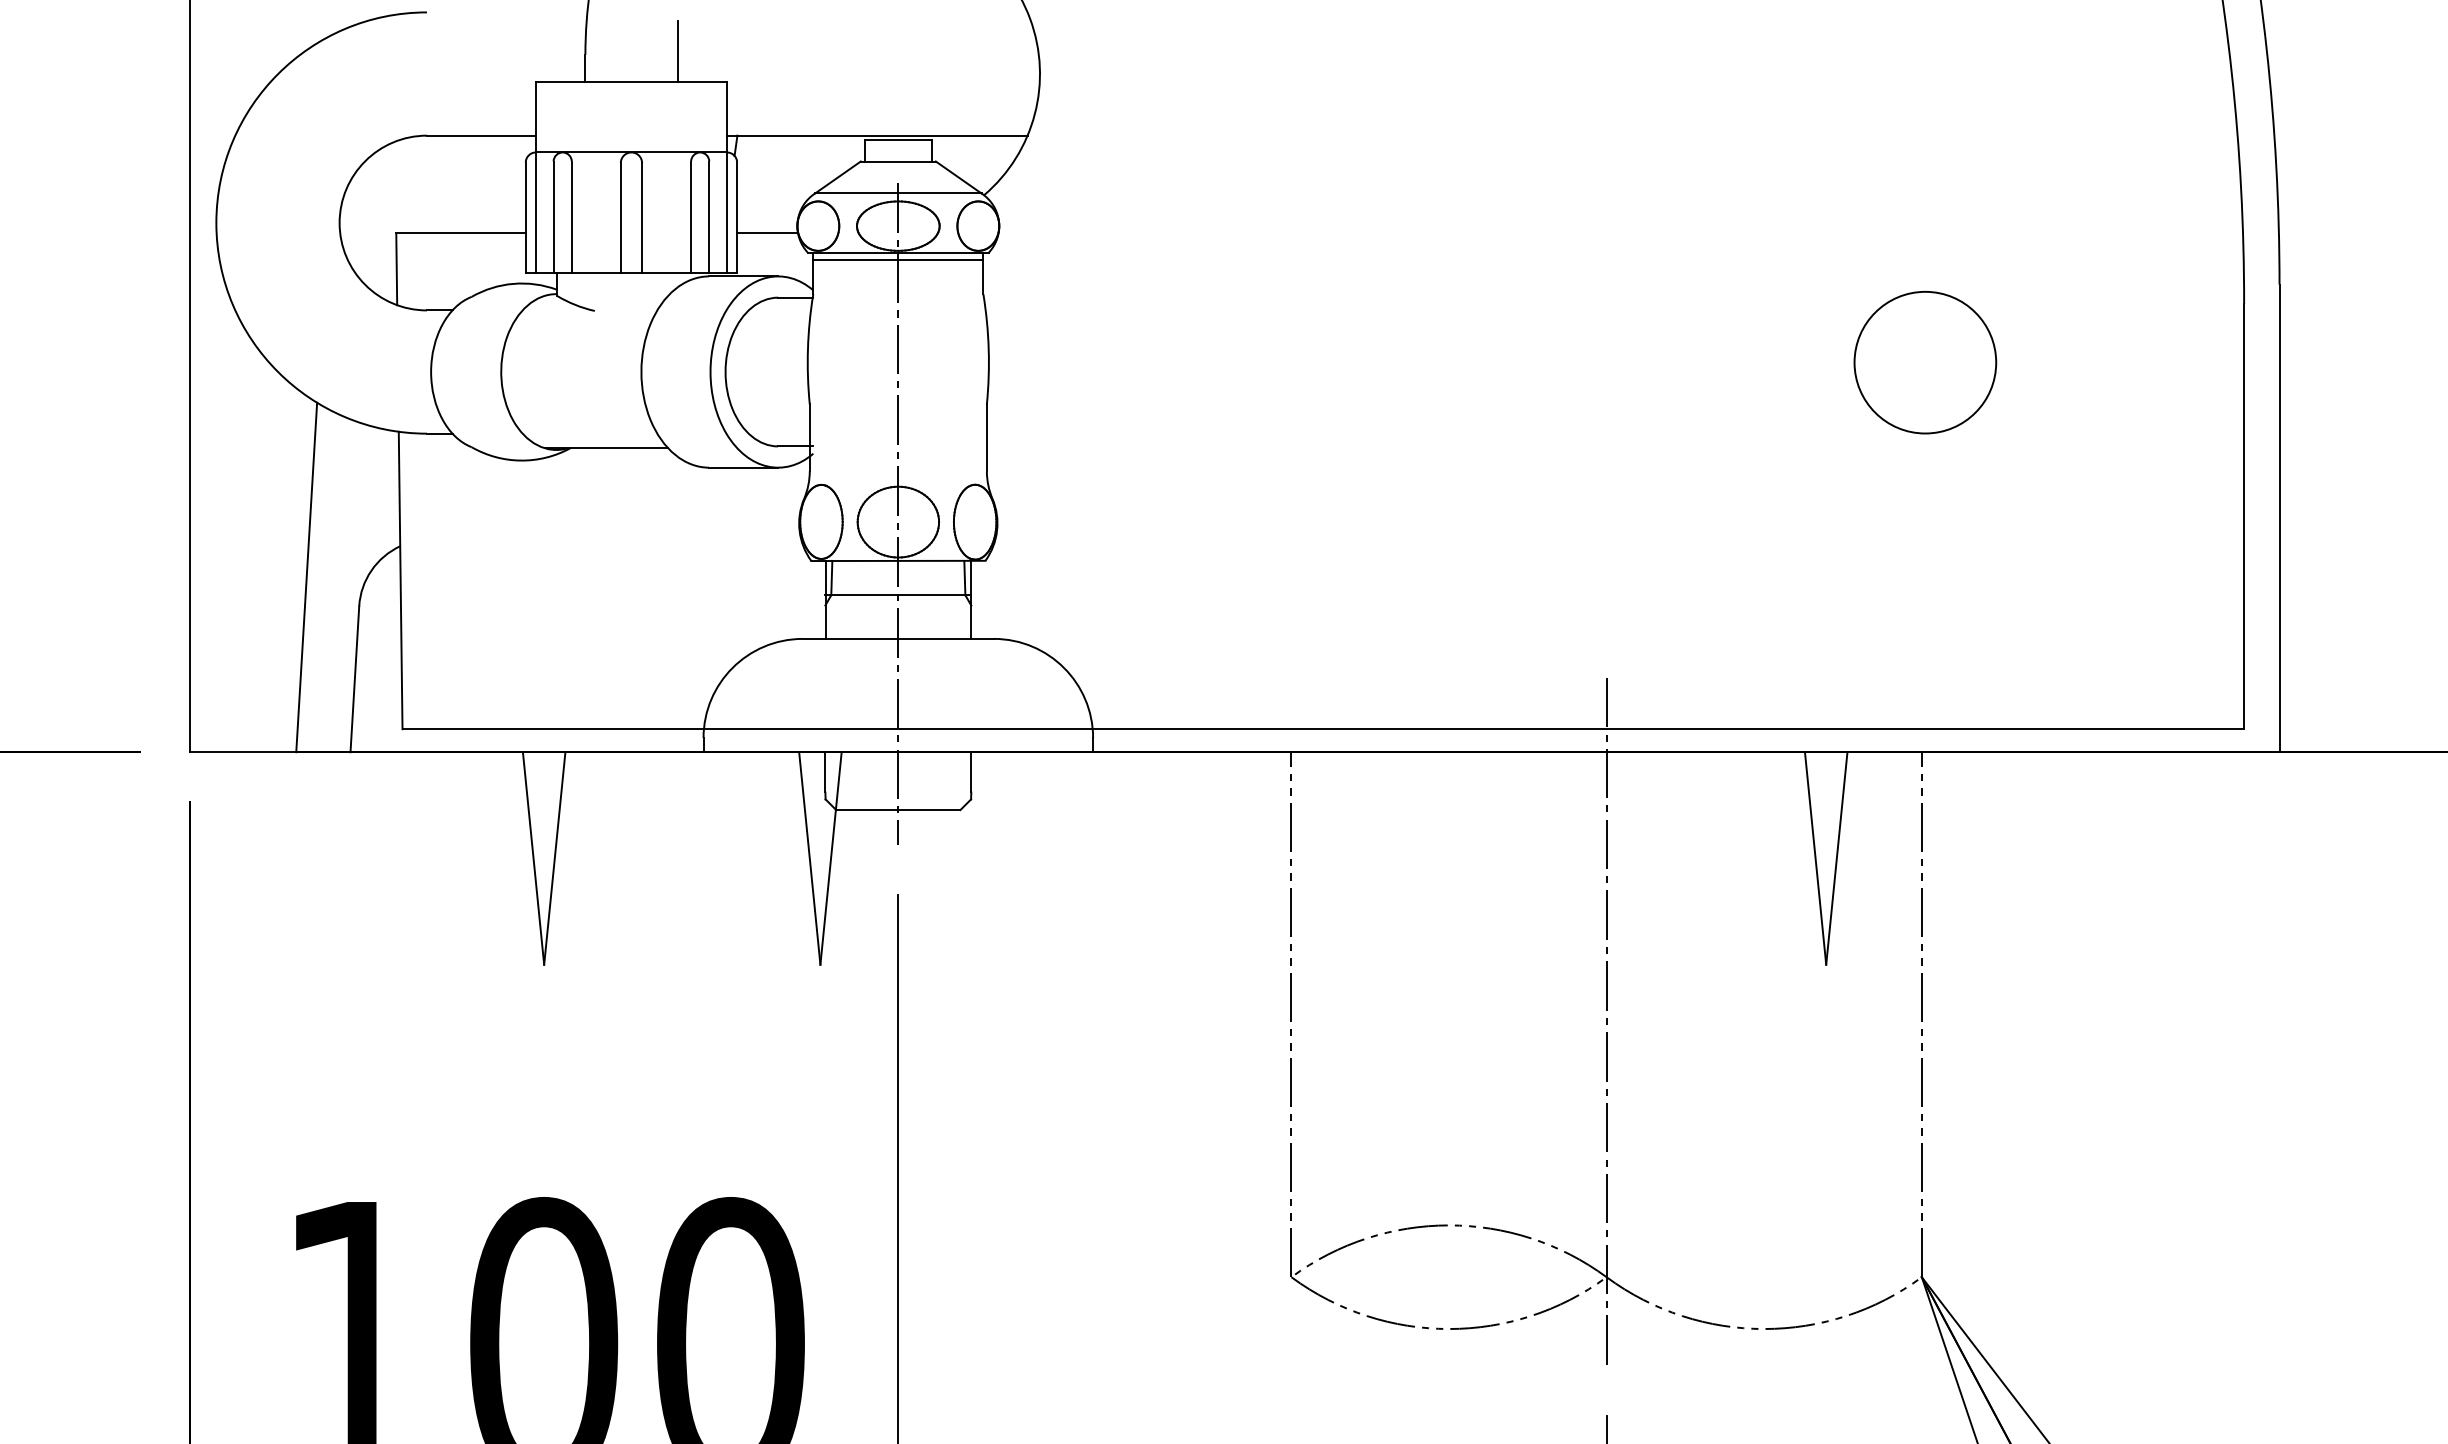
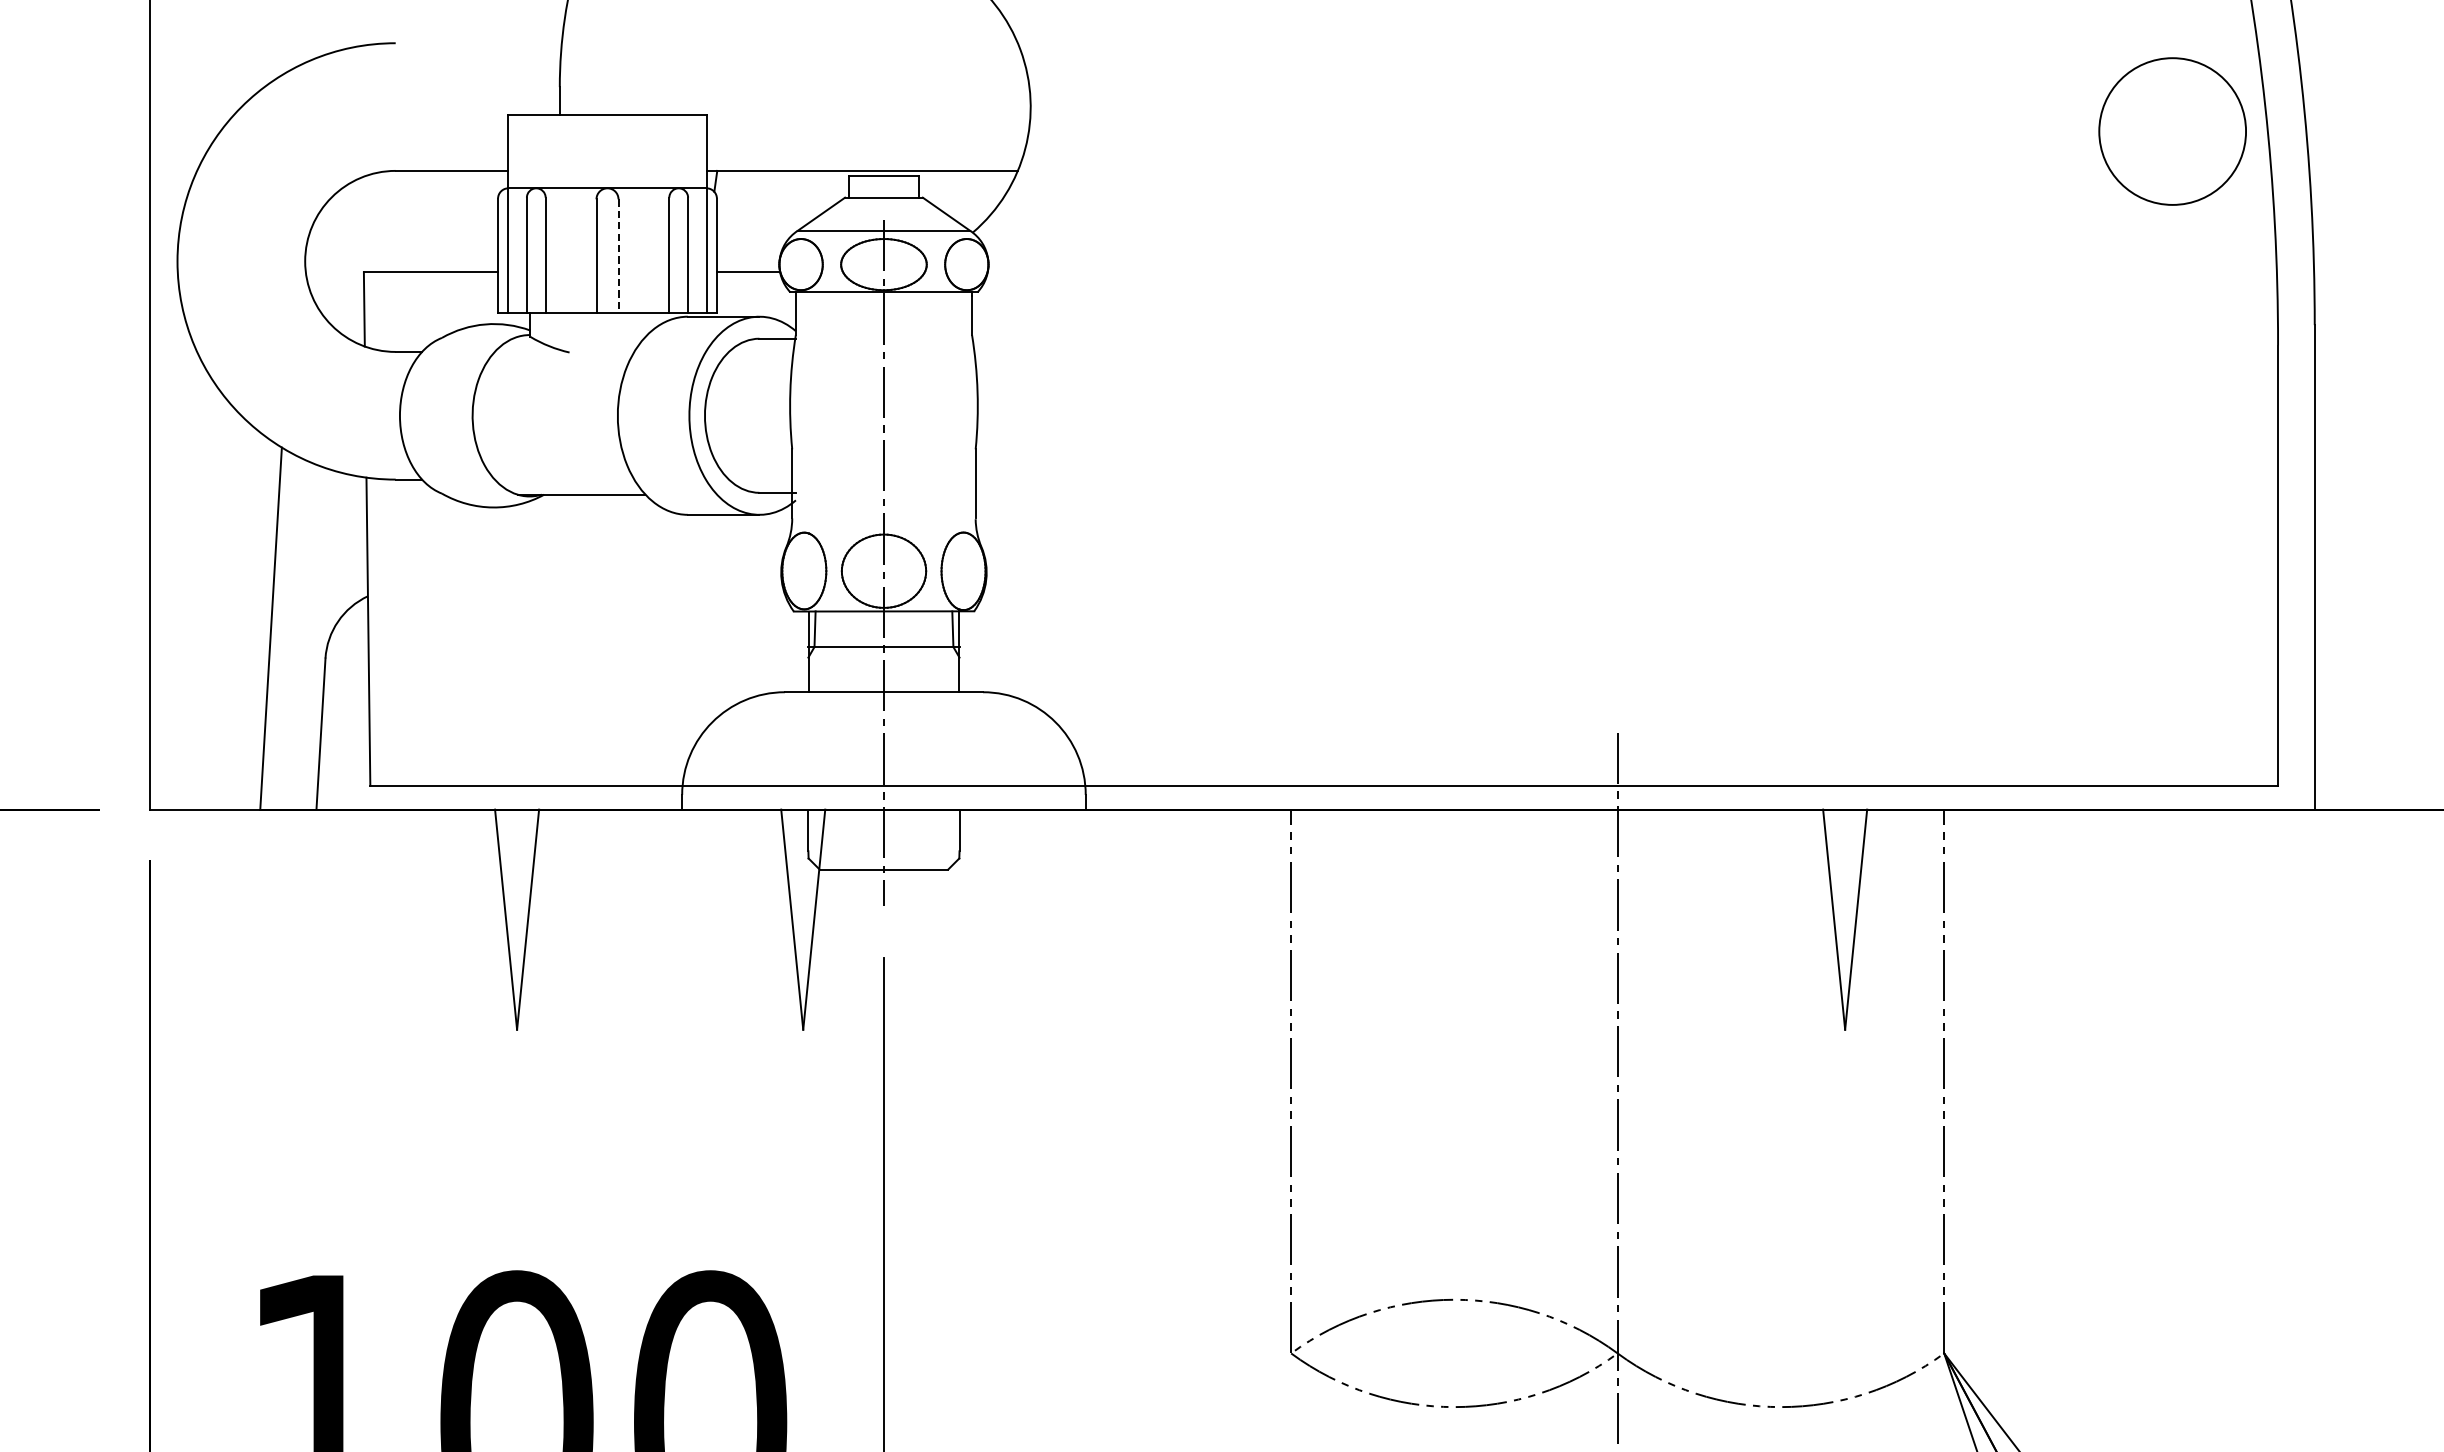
line: (677, 51) -> (655, 83), removed
line: (642, 218) -> (618, 256), solid -> dashed
line: (898, 259) -> (884, 299), removed
circle: (1925, 362) -> (2172, 131), moved

